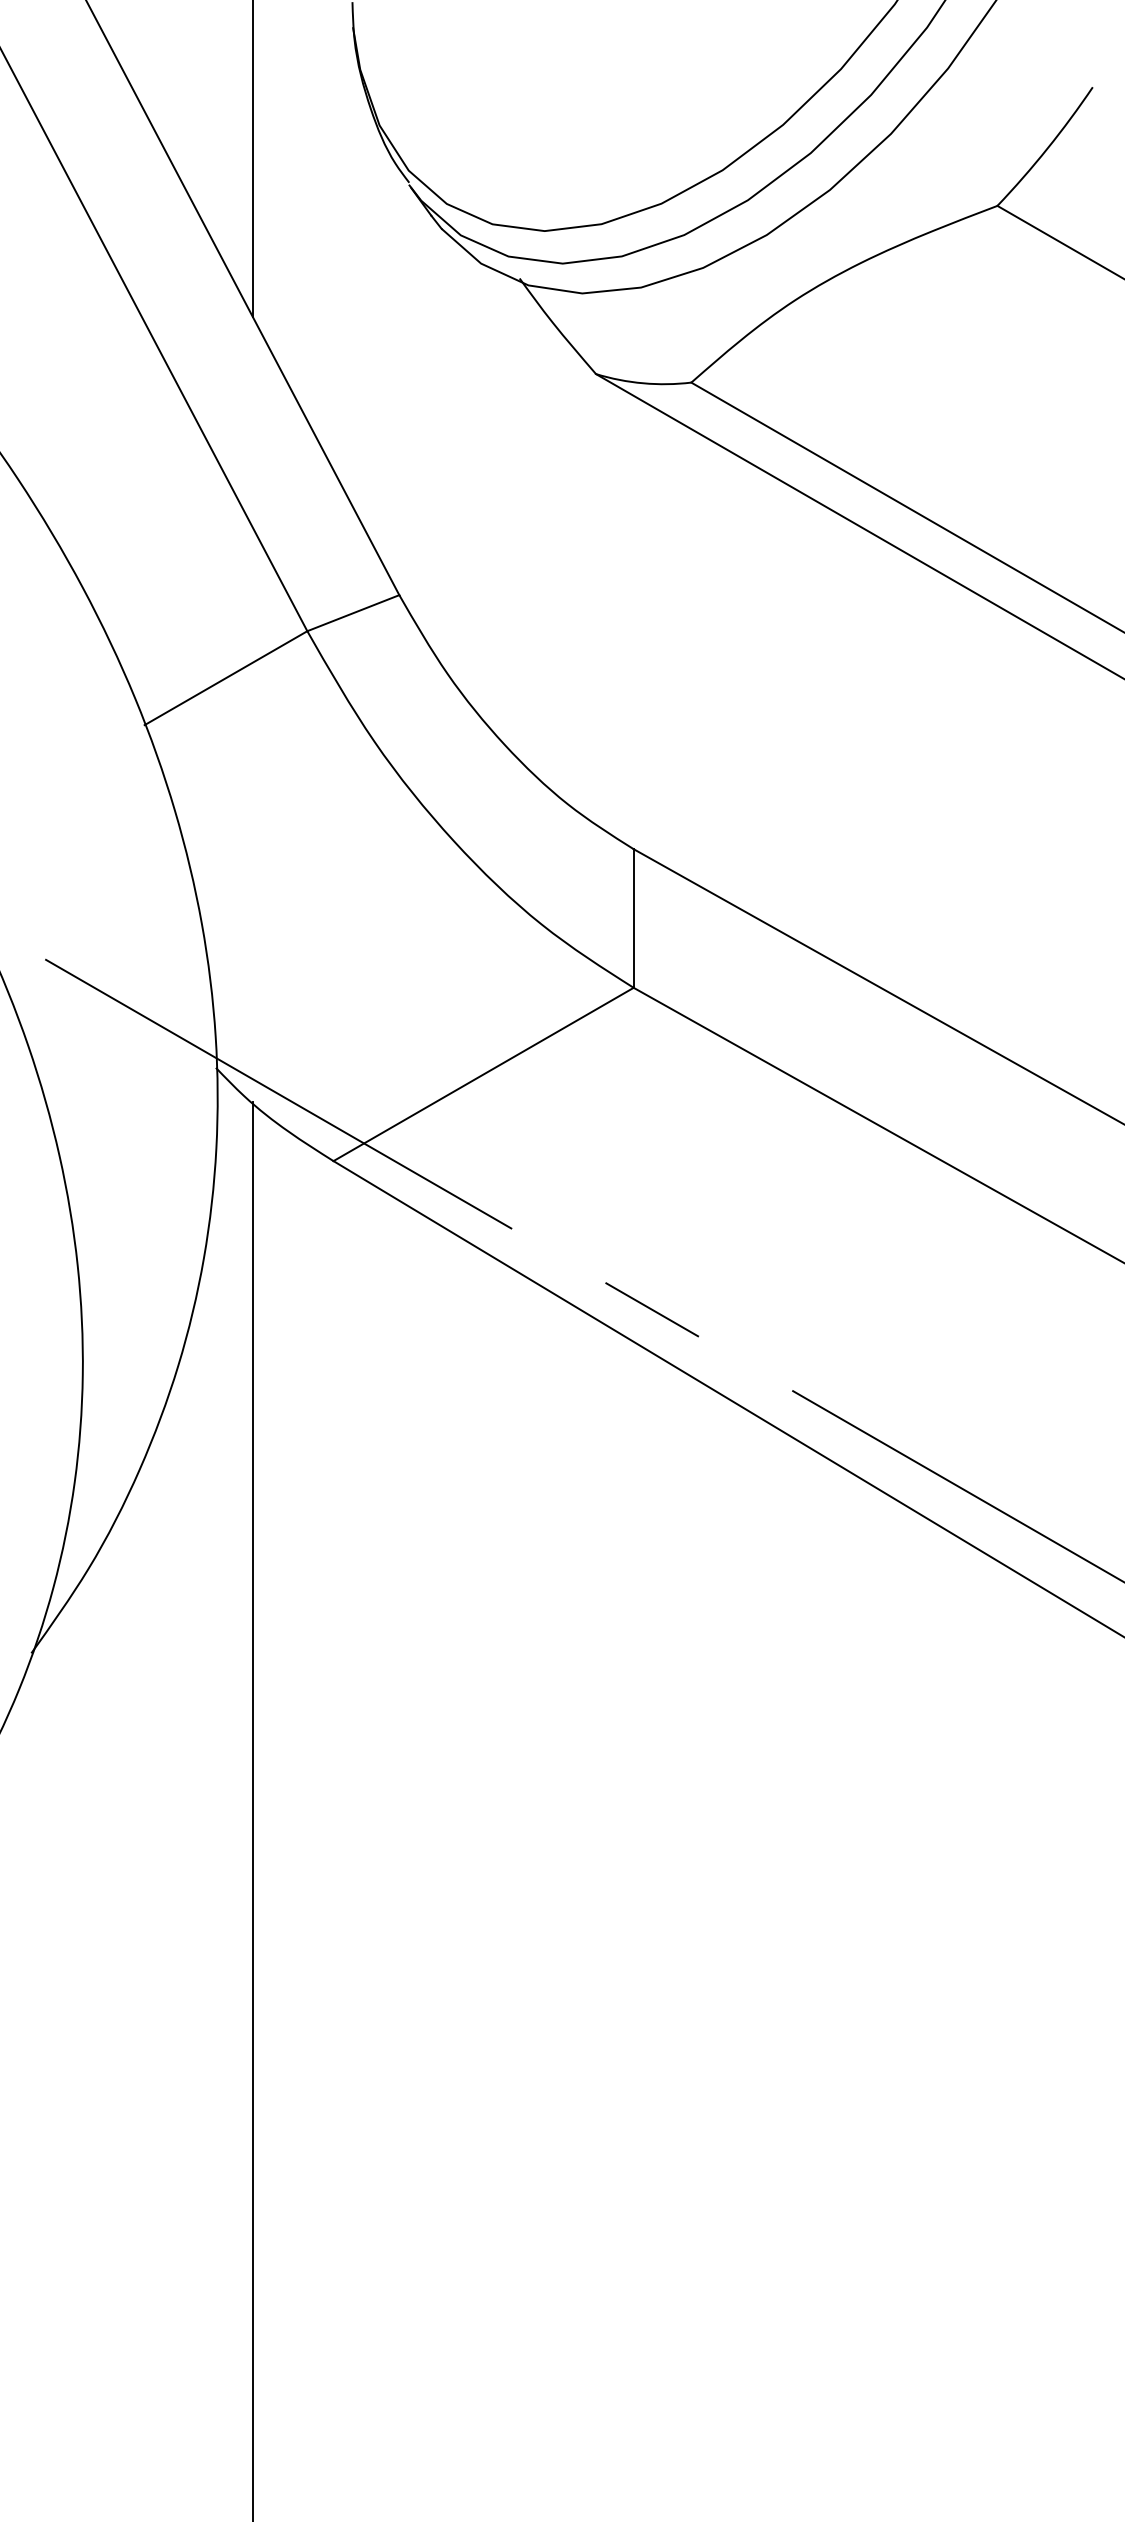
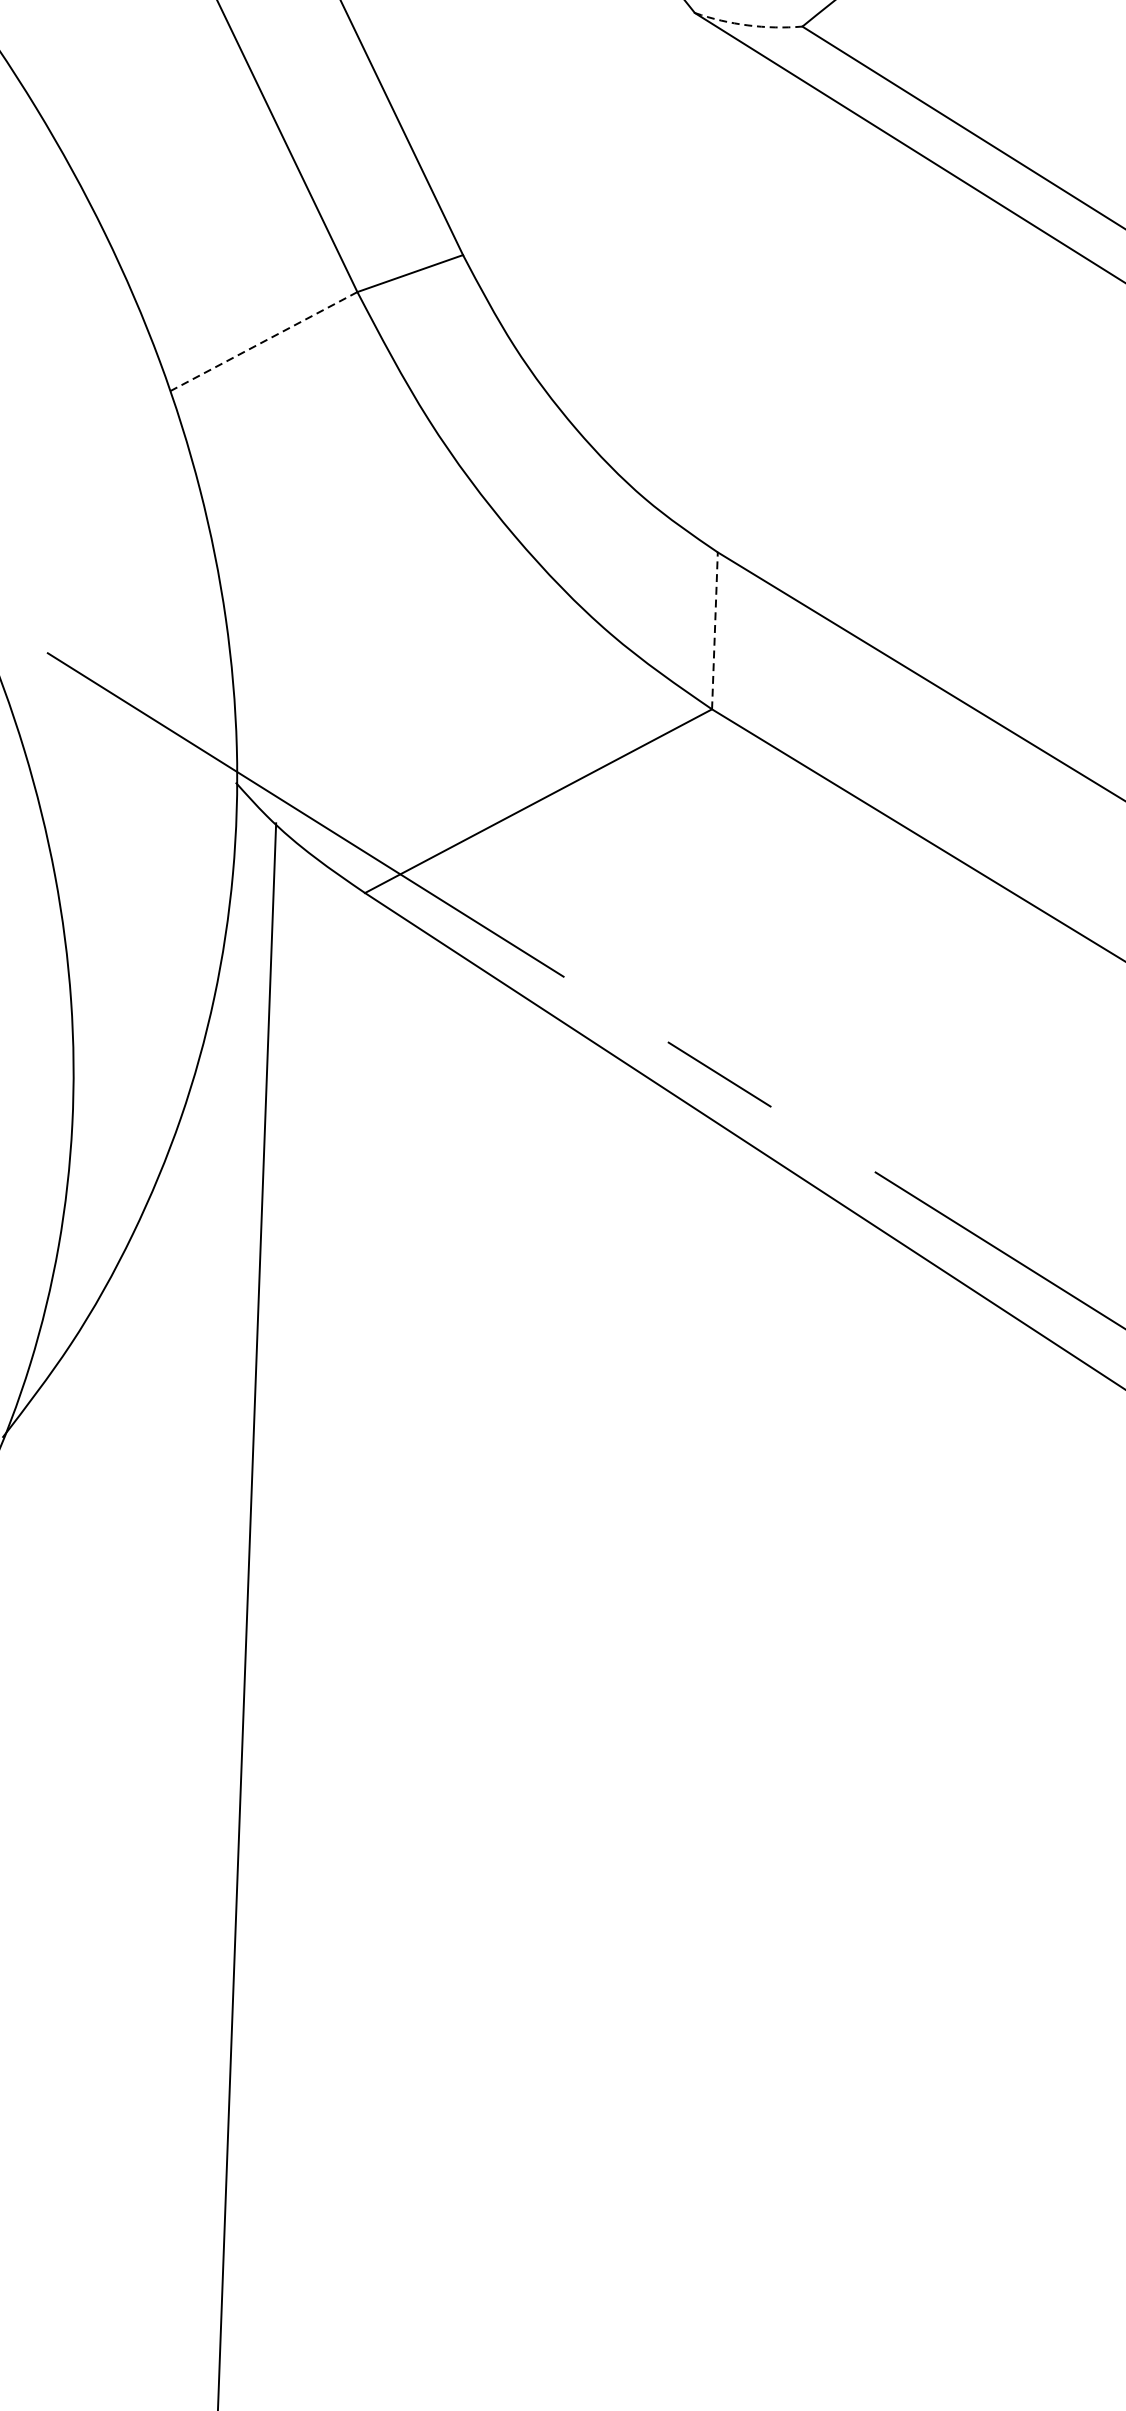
arc: (643, 383) -> (748, 25), solid -> dashed
line: (225, 678) -> (262, 342), solid -> dashed
line: (633, 918) -> (714, 630), solid -> dashed

